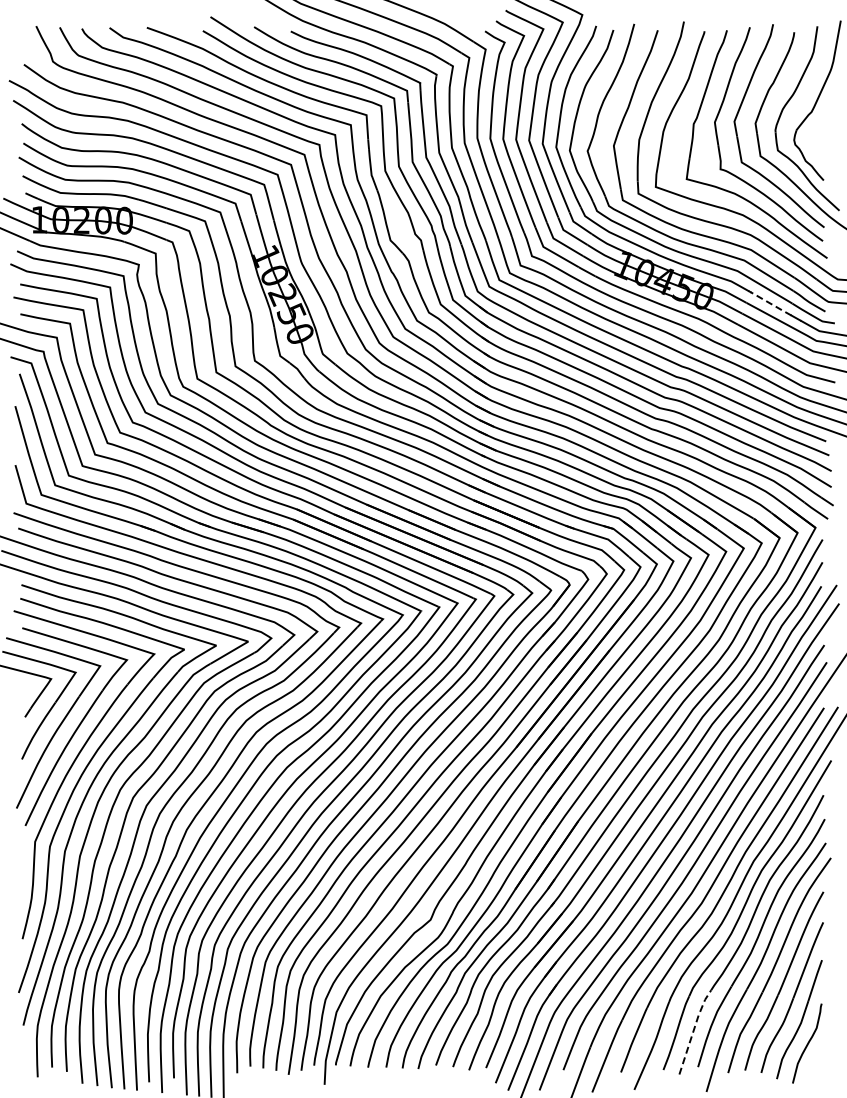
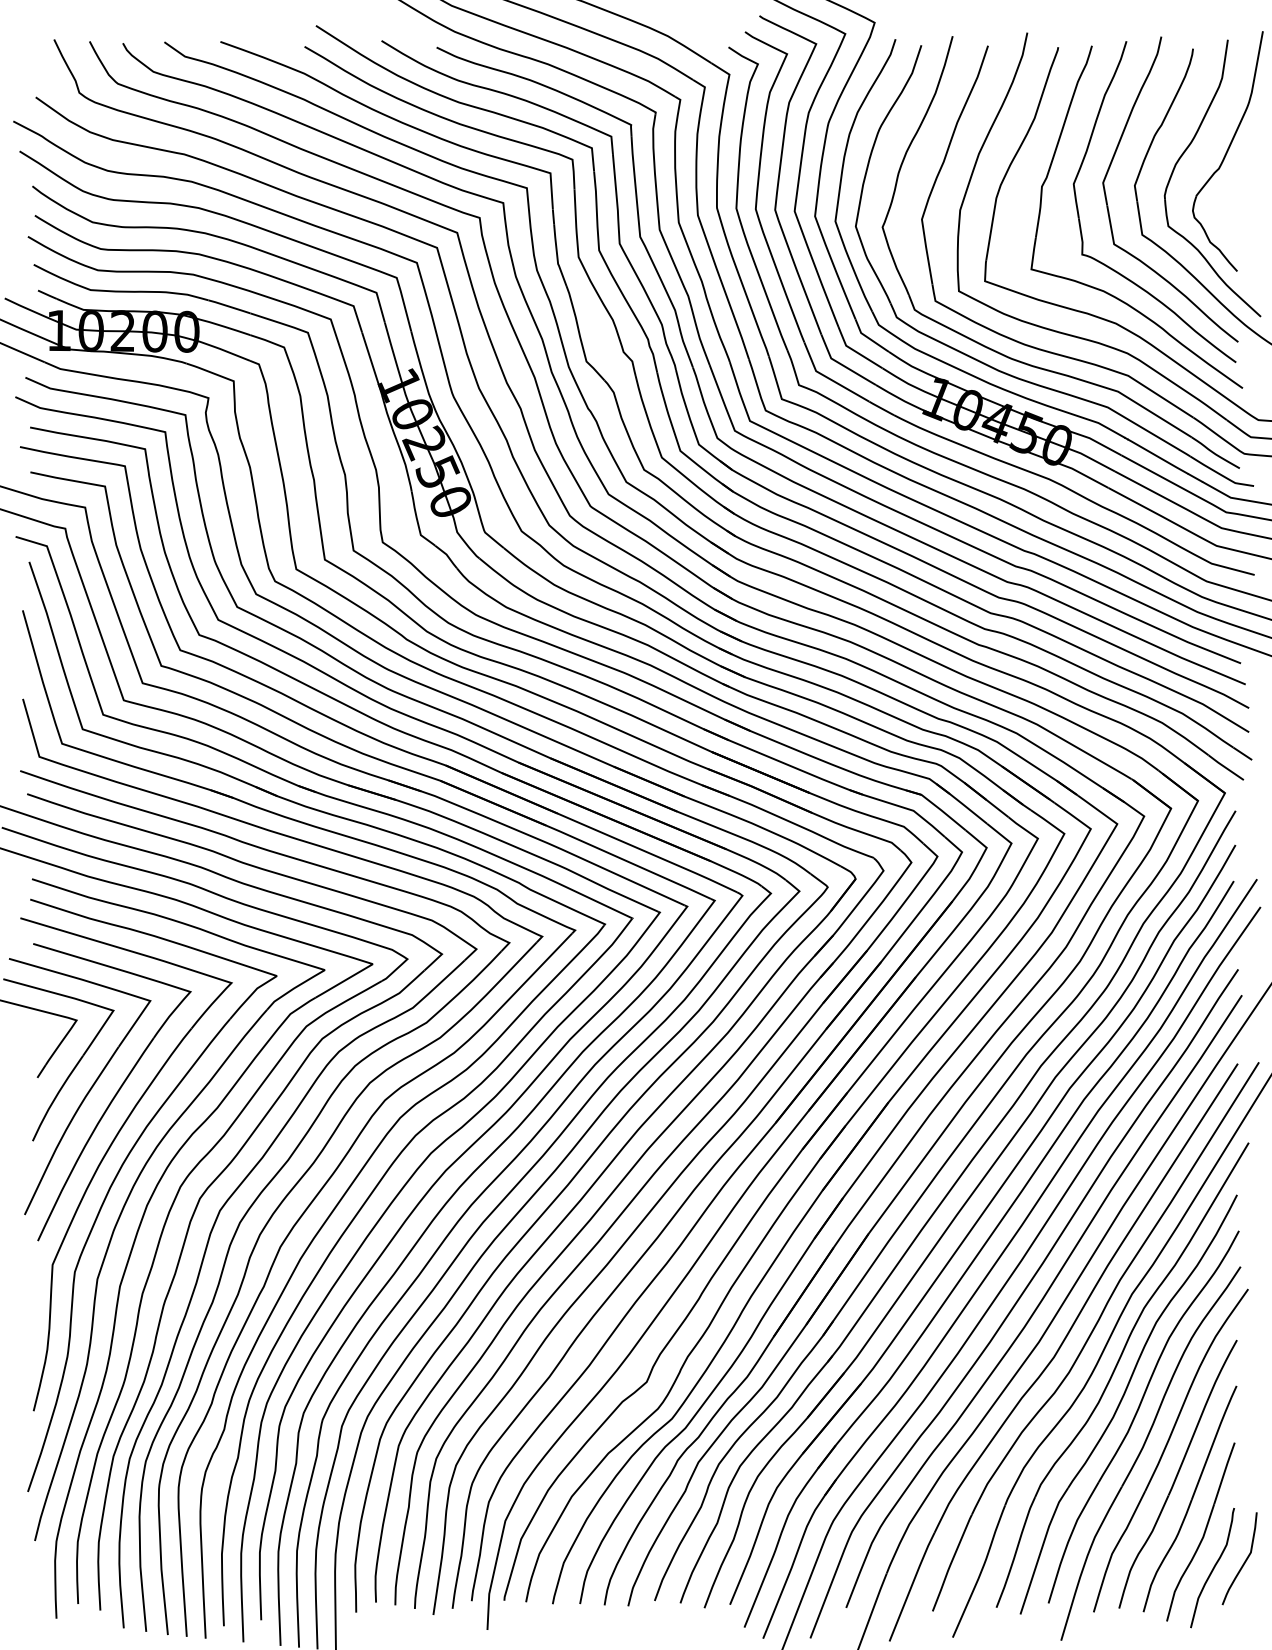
line: (770, 303) -> (1157, 456), dashed -> solid
line: (693, 1029) -> (1041, 1546), dashed -> solid
curve: (828, 1038) -> (1244, 1560), added

